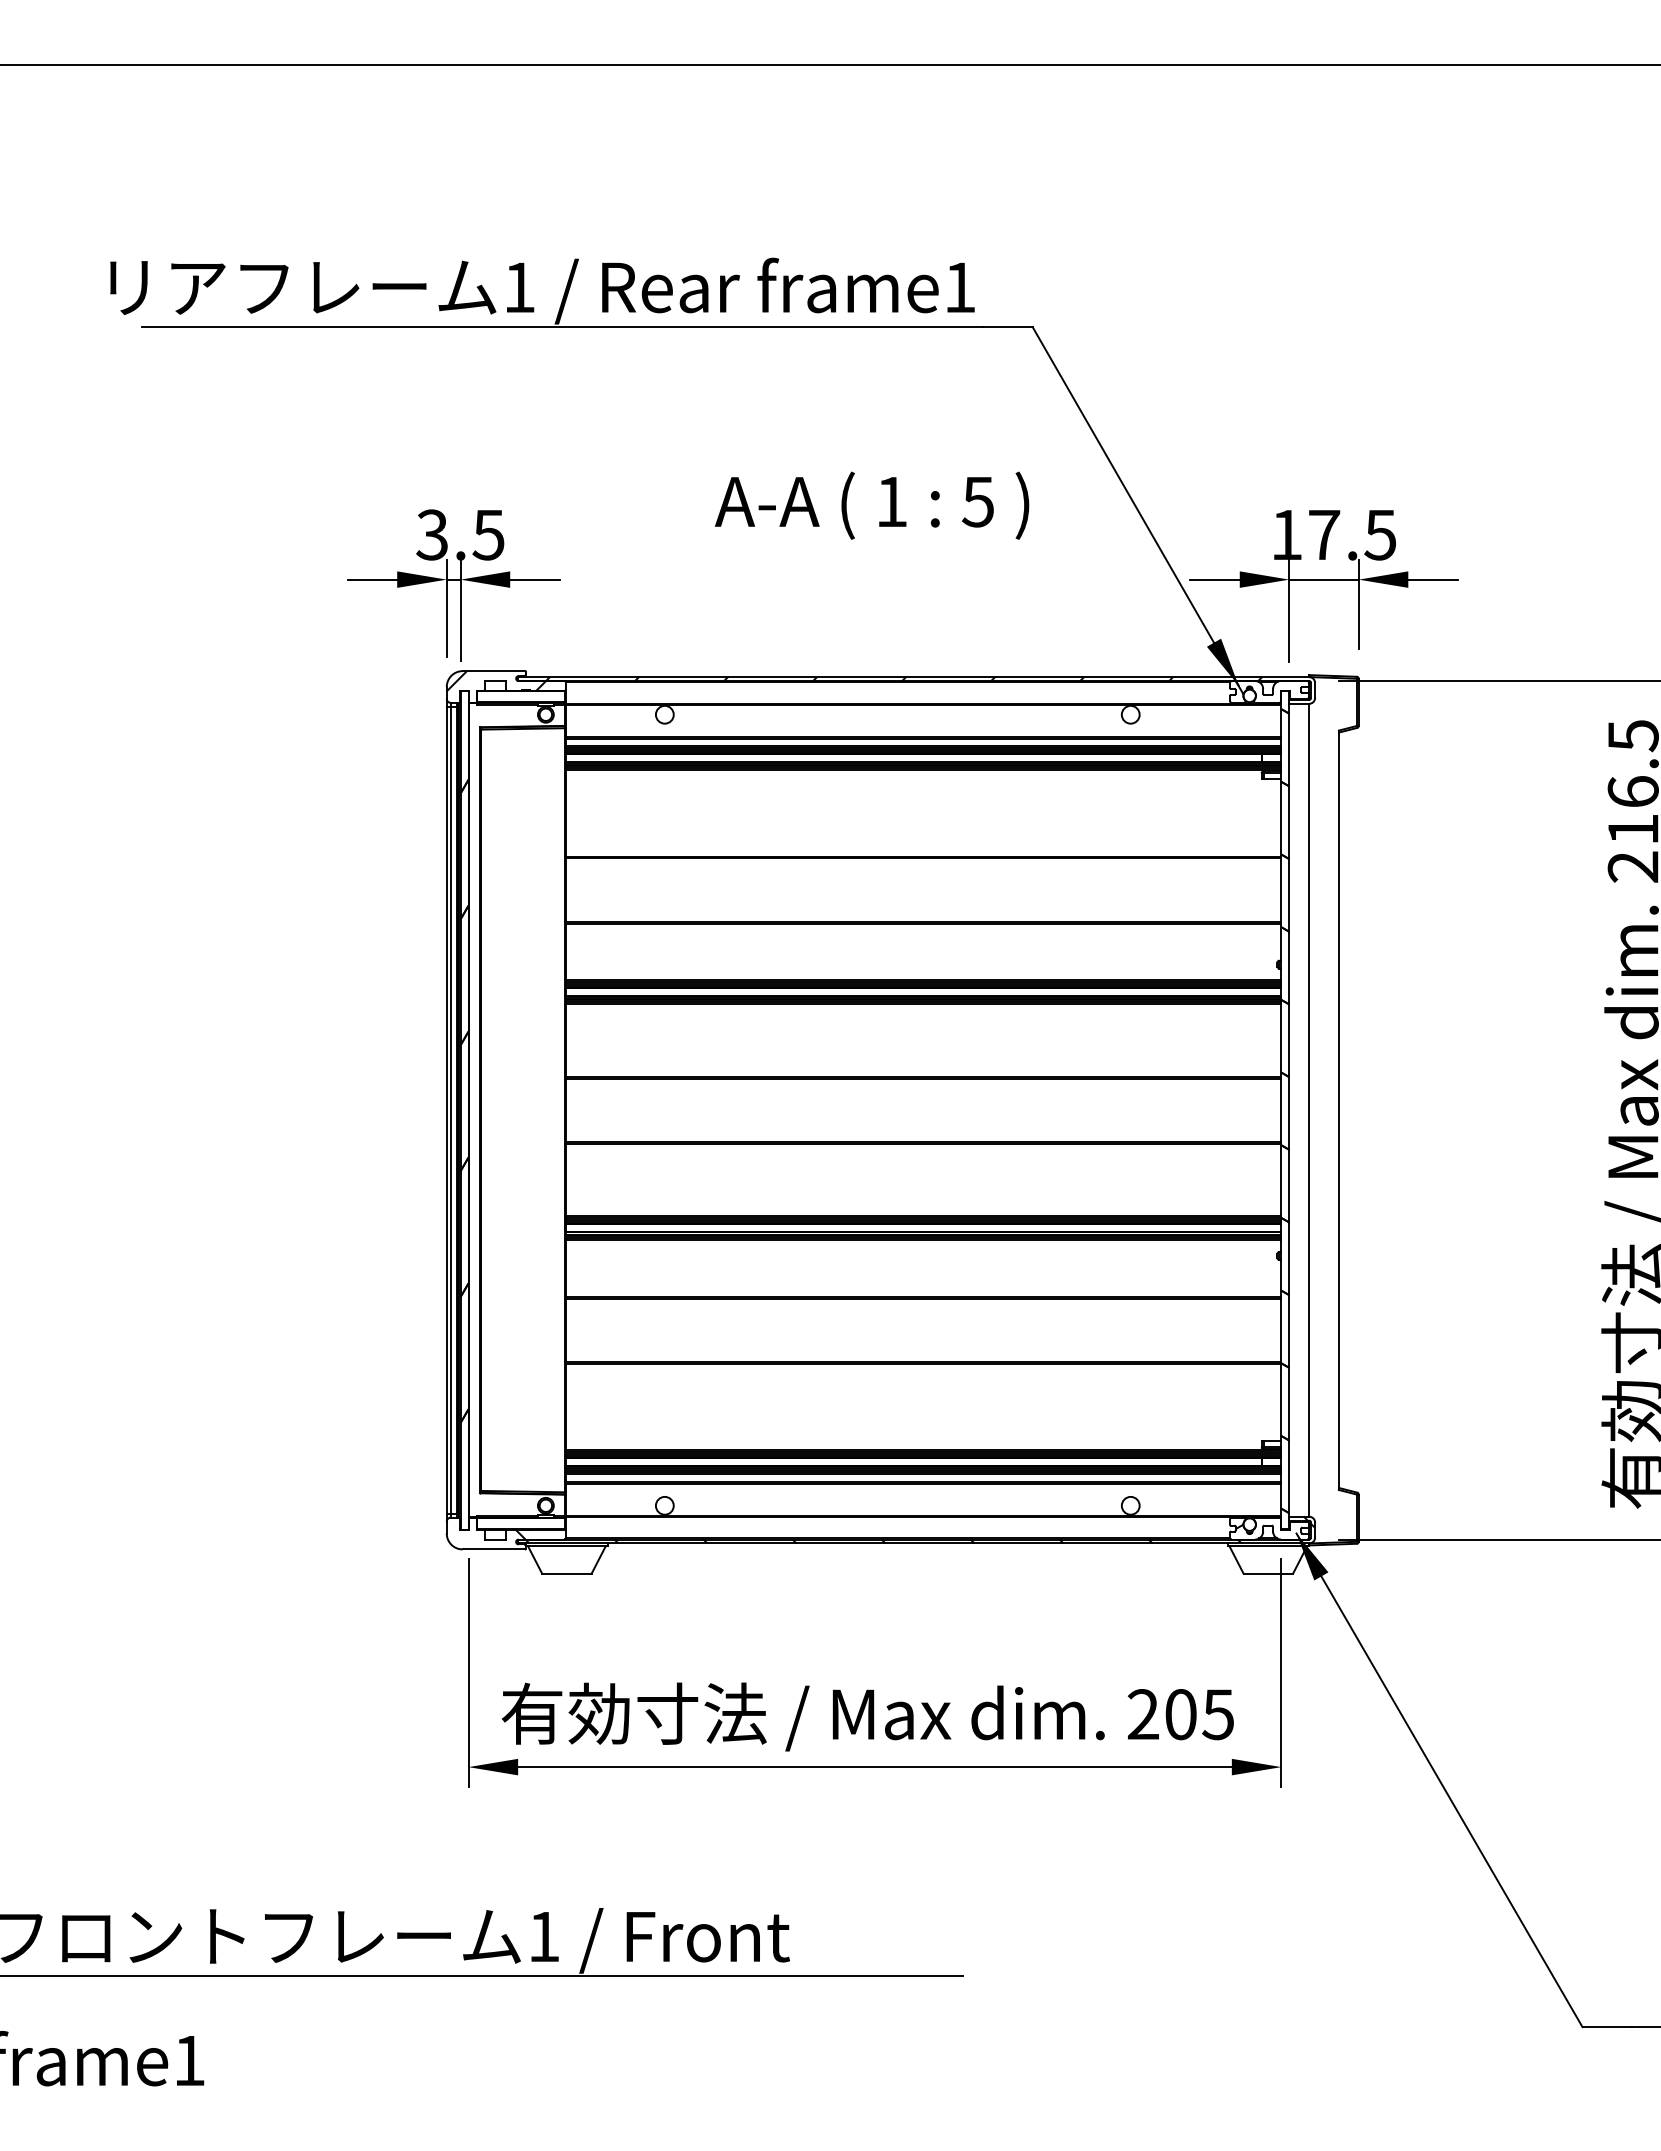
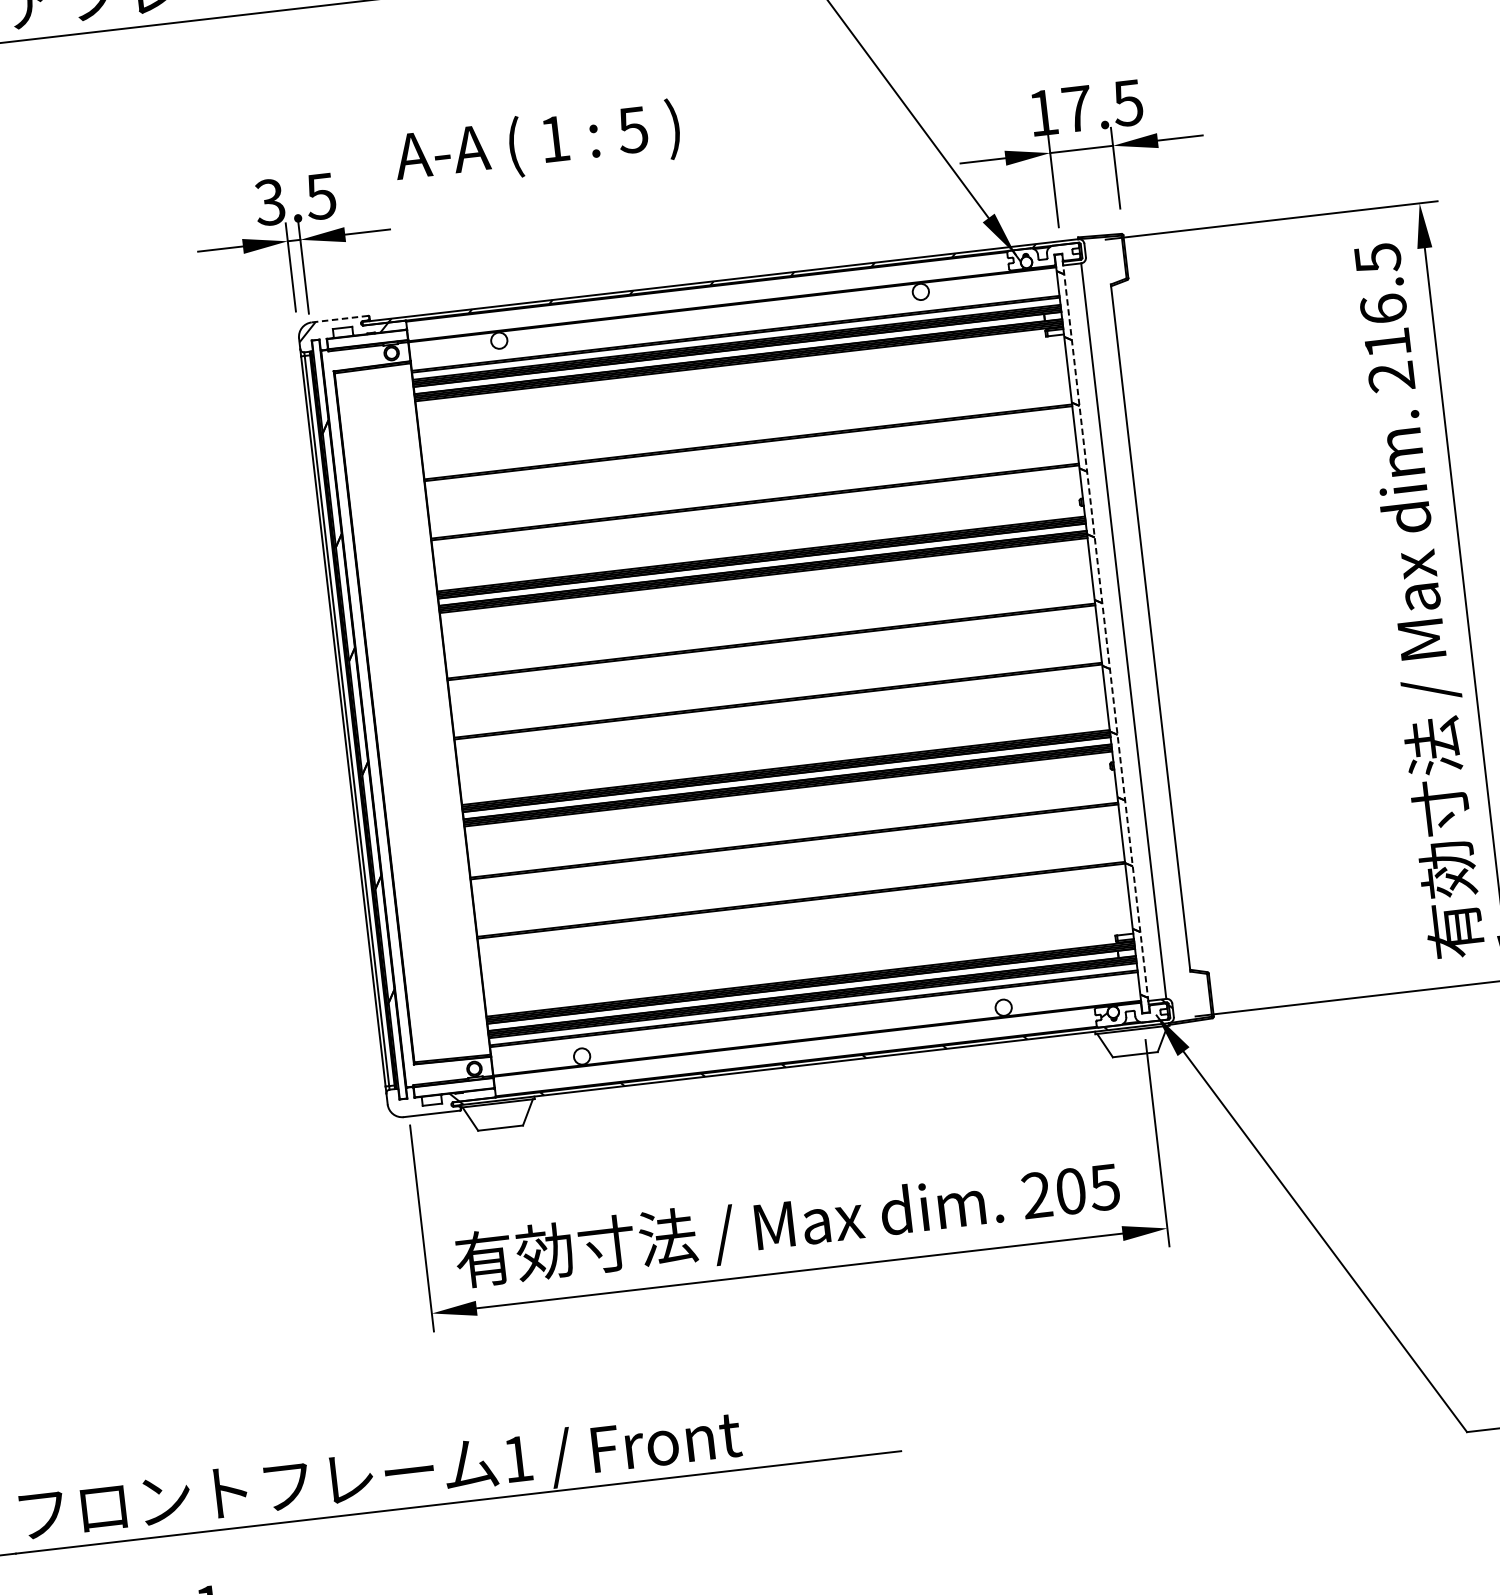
text: (872, 505) -> (537, 144), moved
line: (493, 671) -> (339, 319), solid -> dashed
line: (1289, 1110) -> (1105, 633), solid -> dashed

